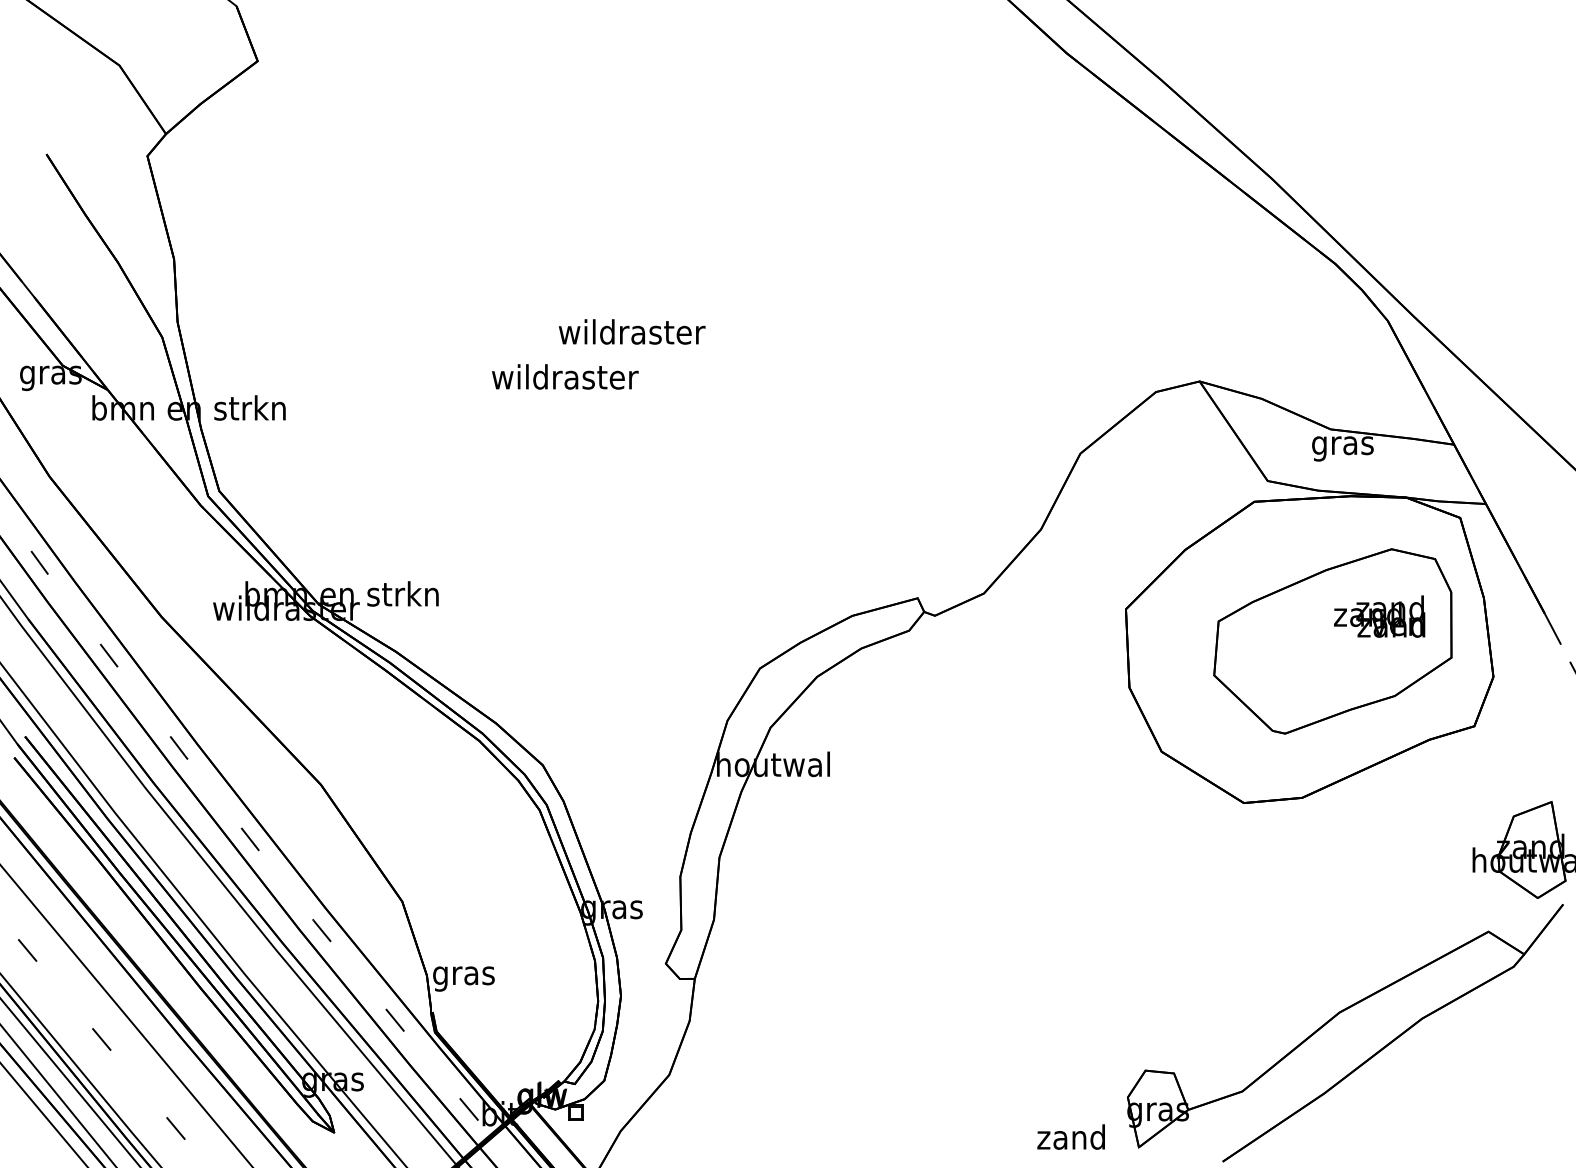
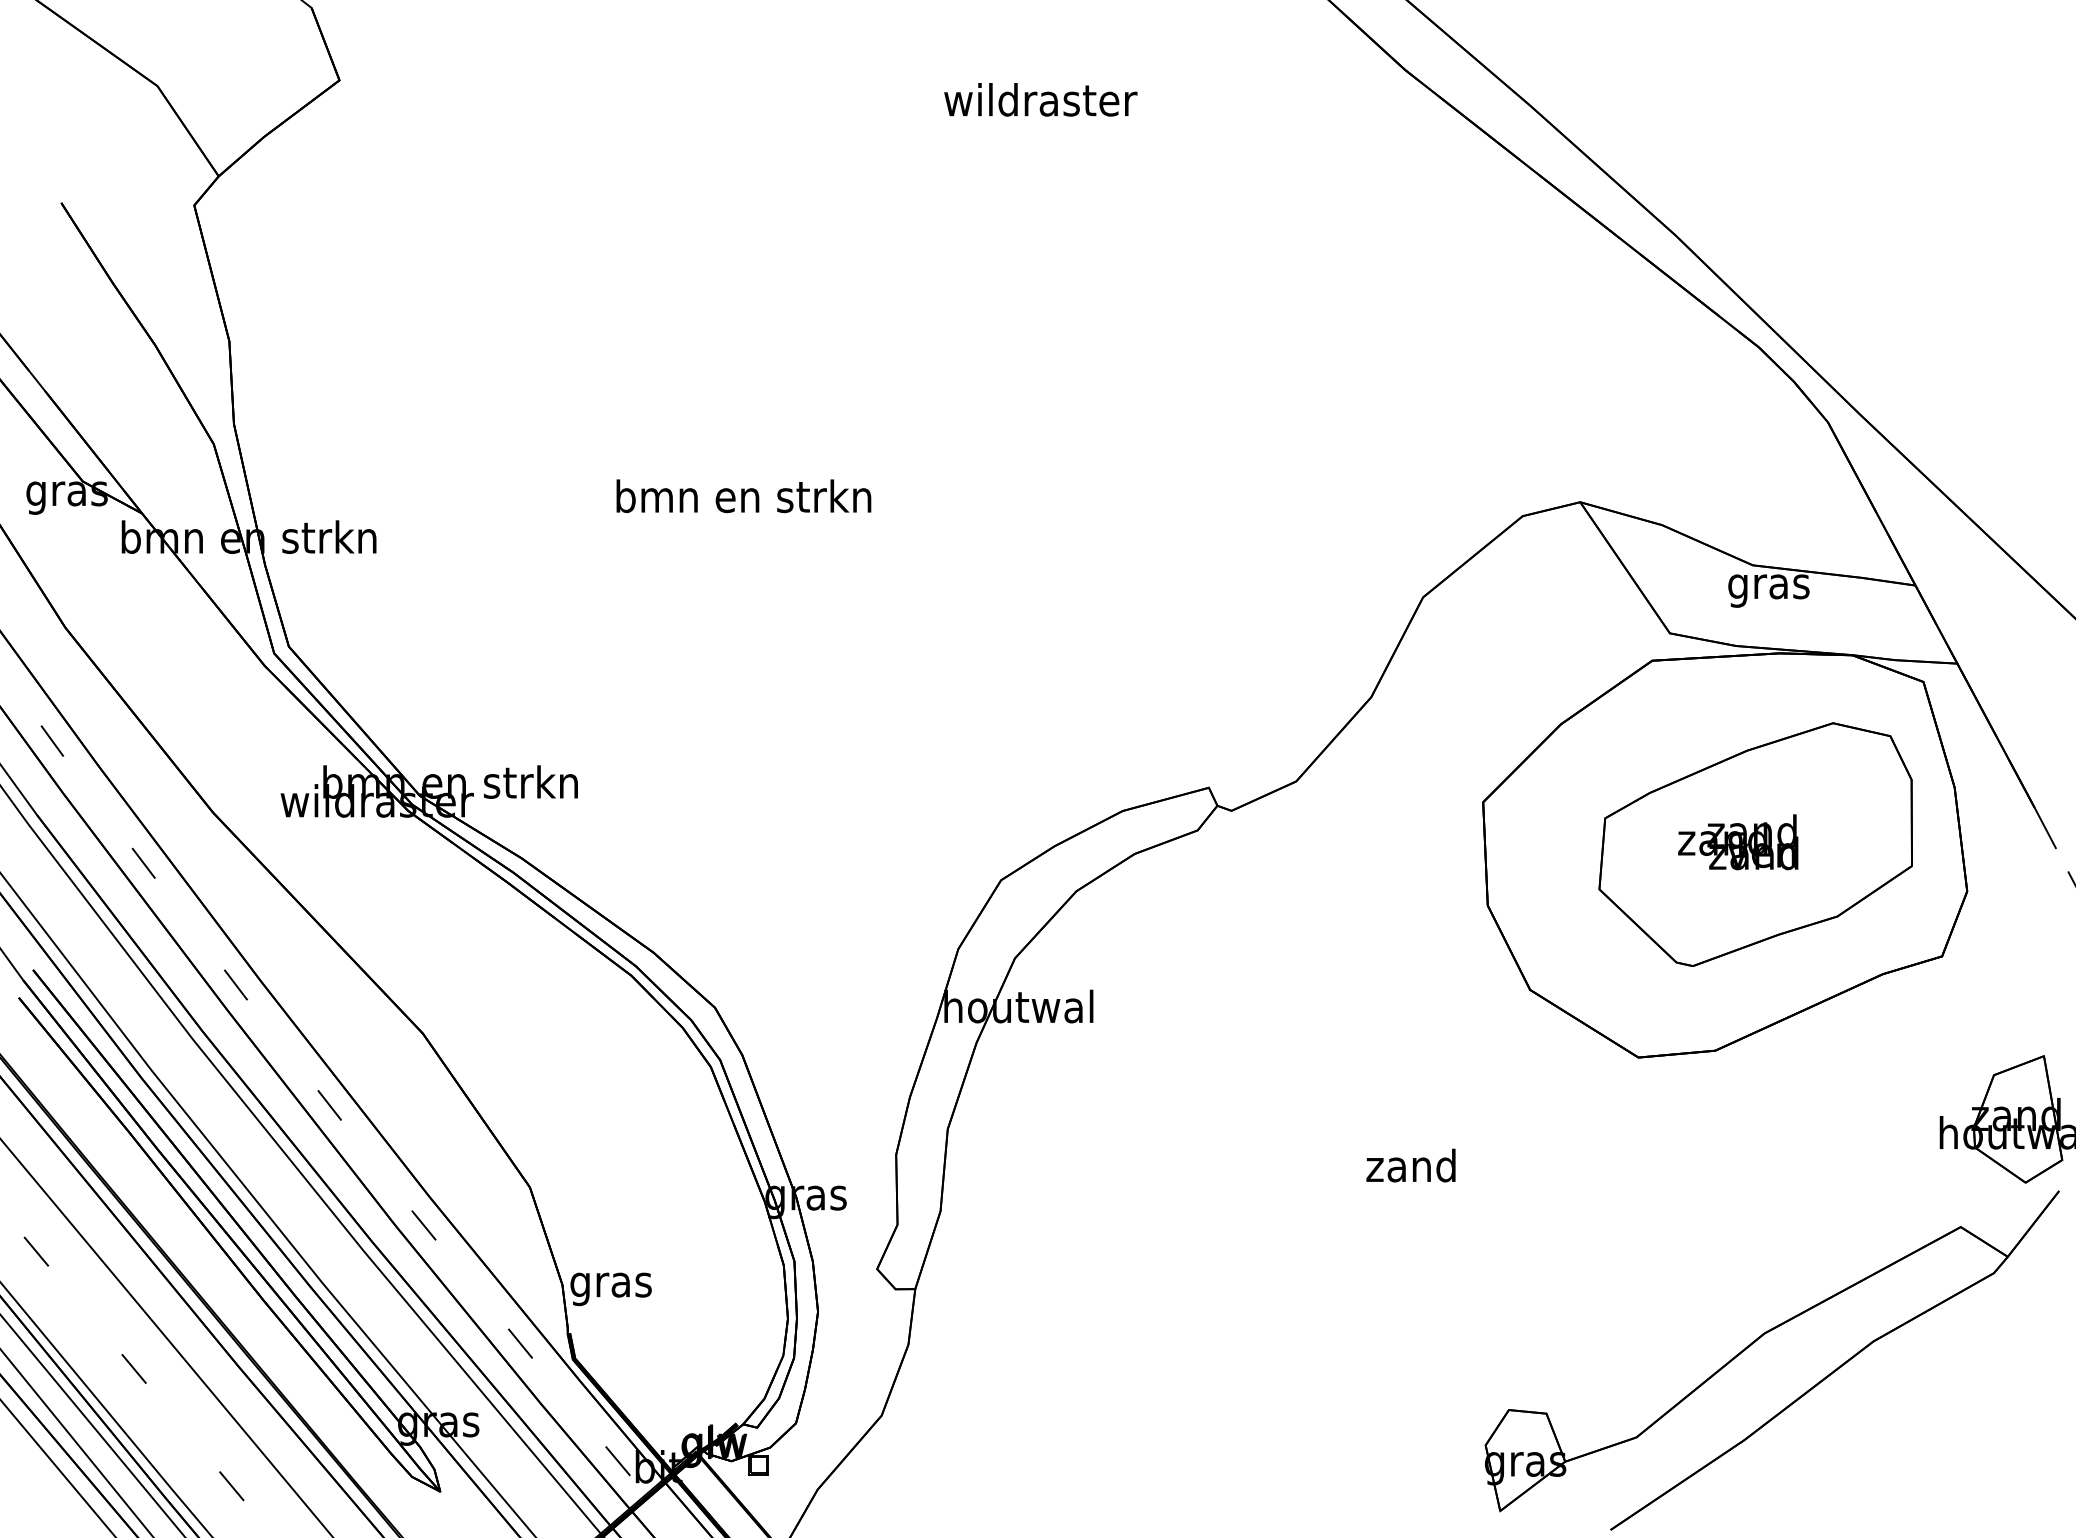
text: (631, 331) -> (1039, 99), moved
text: (564, 376) -> (743, 495), wildraster -> bmn en strkn
text: (1379, 616) -> (1738, 842), moved
text: (1070, 1136) -> (1410, 1164), moved

